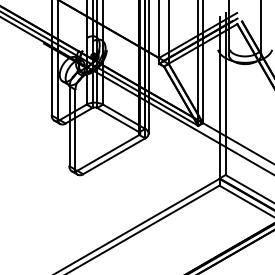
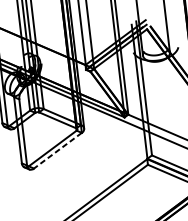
line: (114, 156) -> (58, 150), solid -> dashed

